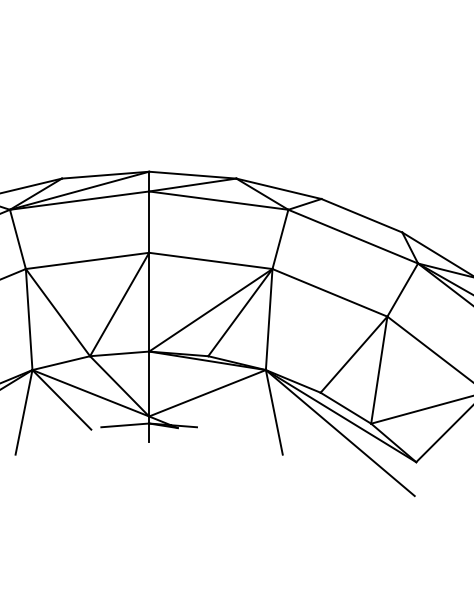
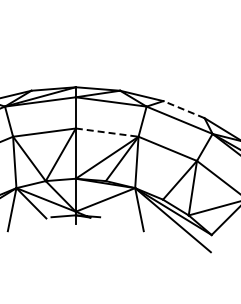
line: (360, 215) -> (183, 109), solid -> dashed
line: (211, 260) -> (107, 132), solid -> dashed

